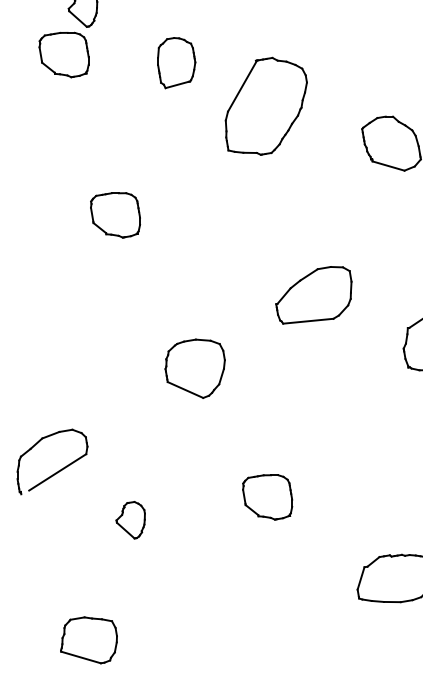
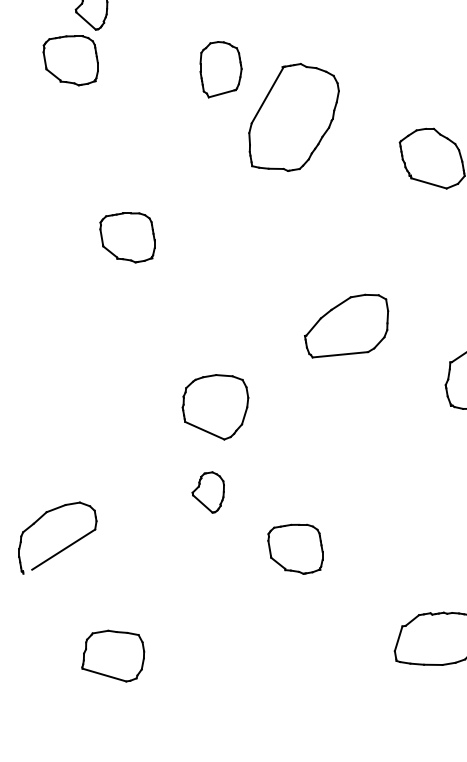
part: (176, 62) -> (220, 69), moved
part: (57, 471) -> (63, 548), moved
part: (129, 520) -> (207, 492), moved
part: (89, 639) -> (113, 655), moved

